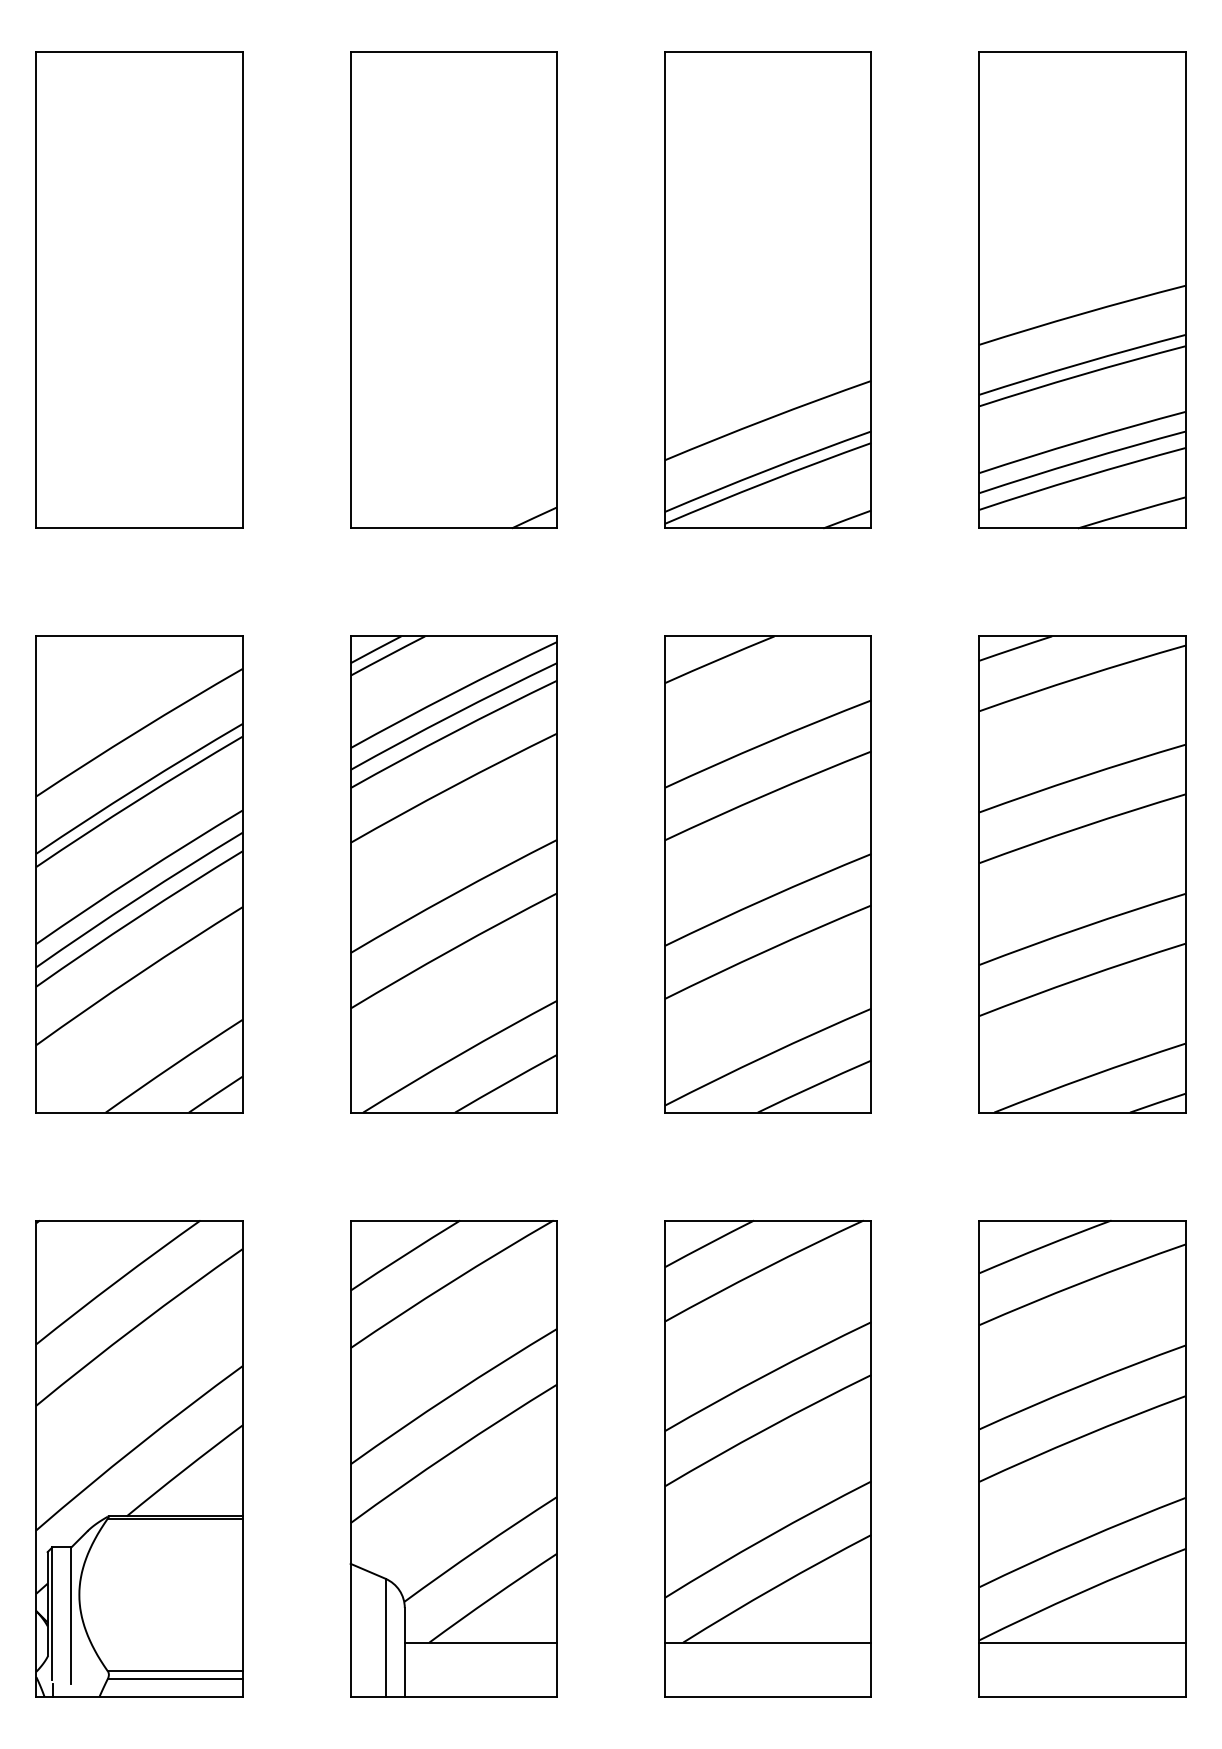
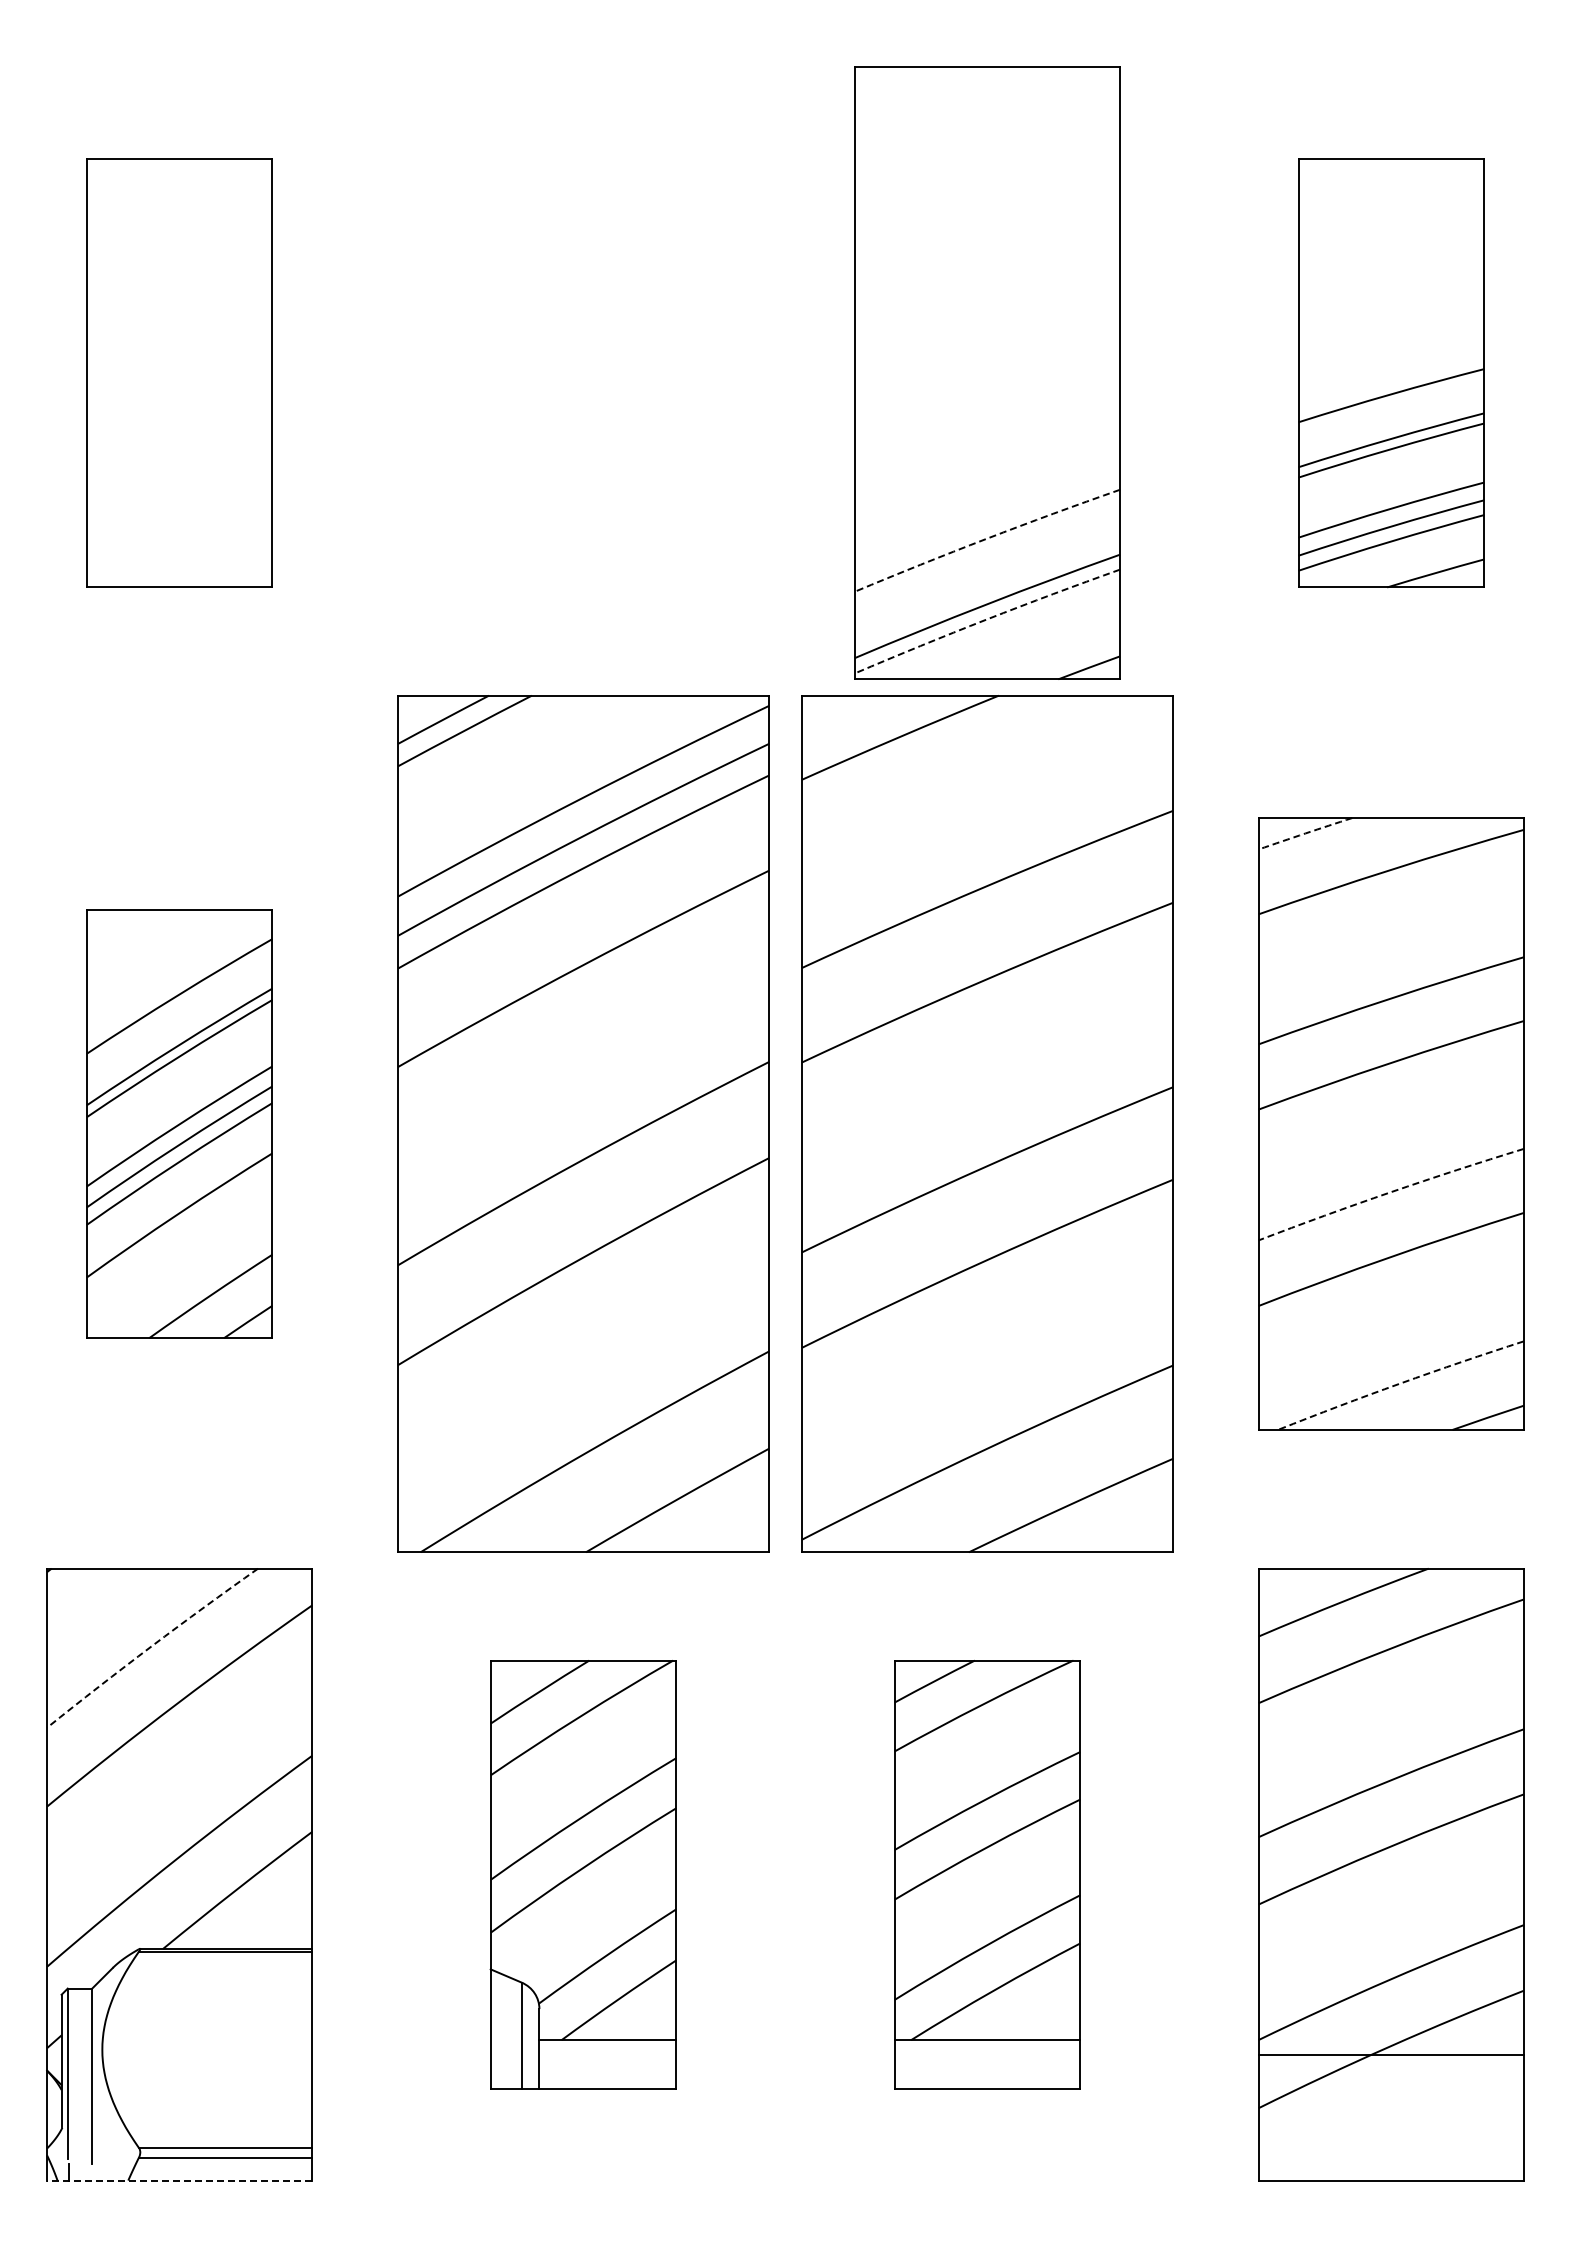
part: (139, 289) -> (179, 372), size x0.7
part: (453, 289) -> (583, 372), removed
part: (1082, 289) -> (1391, 372), size x0.7
arc: (767, 418) -> (986, 538), solid -> dashed
arc: (767, 481) -> (986, 619), solid -> dashed
arc: (1015, 648) -> (1305, 833), solid -> dashed
part: (139, 874) -> (179, 1123), size x0.7
part: (453, 874) -> (583, 1123), size x1.4
part: (768, 874) -> (987, 1123), size x1.4
arc: (1081, 927) -> (1390, 1192), solid -> dashed
arc: (1089, 1076) -> (1400, 1383), solid -> dashed
arc: (117, 1281) -> (151, 1646), solid -> dashed
part: (453, 1458) -> (583, 1874), size x0.7
part: (768, 1458) -> (987, 1874), size x0.7
line: (1081, 1642) -> (1390, 2055), moved
line: (139, 1696) -> (179, 2180), solid -> dashed

